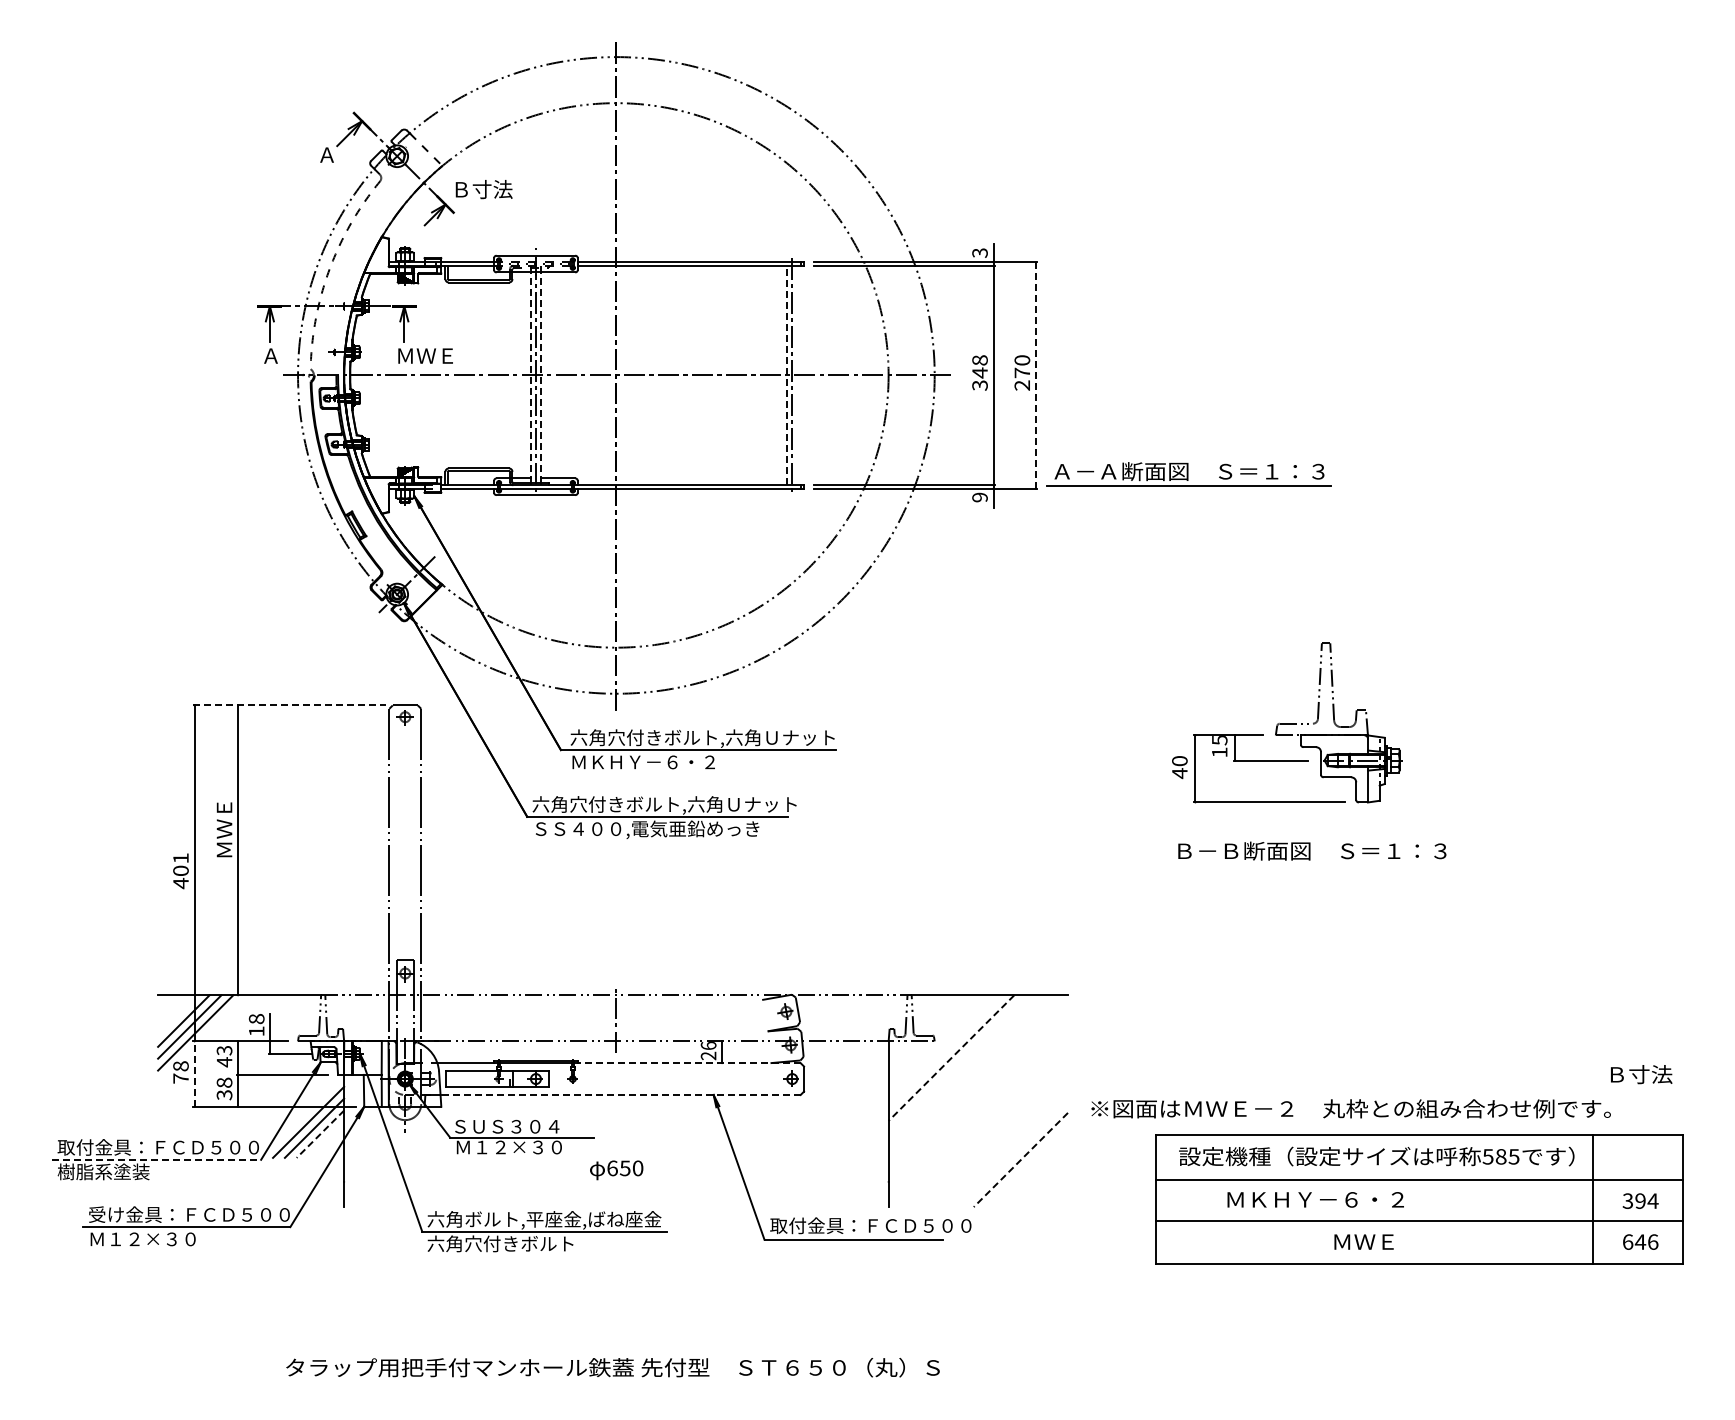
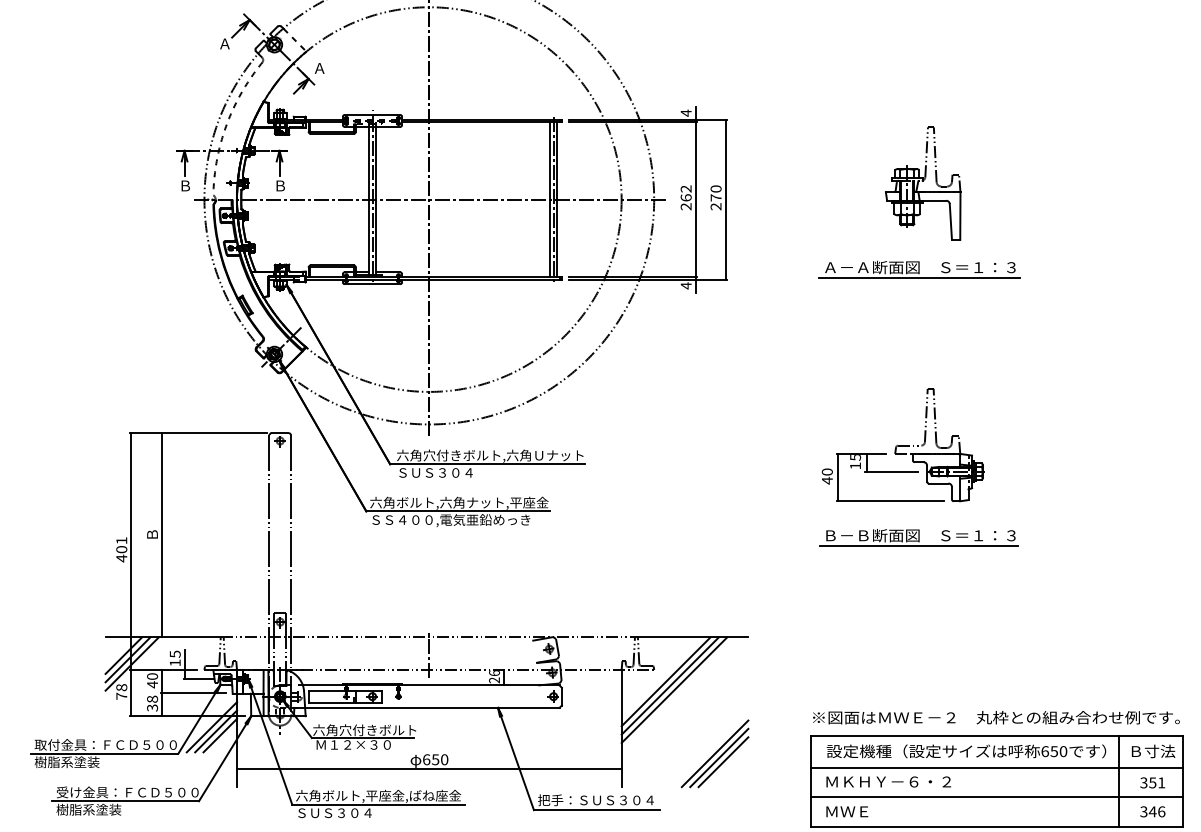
text: (483, 189) -> (335, 68), Ｂ寸法 -> Ａ
text: (979, 252) -> (685, 112), 3 -> 4
part: (1315, 352) -> (923, 183), added
text: (270, 355) -> (185, 185), Ａ -> Ｂ
text: (425, 355) -> (294, 185), ＭＷＥ -> Ｂ
text: (979, 372) -> (685, 197), 348 -> 262
line: (1035, 374) -> (725, 198), dashed -> solid
line: (787, 375) -> (550, 199), dashed -> solid
line: (797, 375) -> (557, 199), added
line: (530, 377) -> (368, 201), dashed -> solid
line: (540, 377) -> (375, 201), dashed -> solid
part: (1188, 474) -> (919, 269), moved
text: (979, 497) -> (685, 285), 9 -> 4
line: (289, 705) -> (198, 432), dashed -> solid
text: (643, 762) -> (448, 473), ＭＫＨＹ－６・２ -> ＳＵＳ３０４
text: (683, 805) -> (476, 503), 六角穴付きボルト,六角Ｕナット -> 六角ボルト,六角ナット,平座金
text: (224, 829) -> (152, 520), ＭＷＥ -> Ｂ
line: (1310, 865) -> (919, 545), added
text: (256, 1019) -> (175, 654), 18 -> 15
text: (224, 1050) -> (152, 676), 43 -> 40
line: (951, 1058) -> (666, 682), dashed -> solid
line: (686, 1063) -> (478, 685), dashed -> solid
line: (957, 1063) -> (670, 685), added
line: (963, 1069) -> (674, 689), added
line: (194, 1074) -> (131, 693), dashed -> solid
text: (1641, 1074) -> (1153, 751), moved
line: (621, 1094) -> (432, 707), dashed -> solid
text: (1350, 1108) -> (995, 717), moved
text: (524, 1126) -> (364, 730), ＳＵＳ３０４ -> 六角穴付きボルト
line: (320, 1134) -> (220, 735), dashed -> solid
text: (1500, 1156) -> (1053, 751), 585 -> 650
line: (156, 1159) -> (104, 753), dashed -> solid
line: (1020, 1159) -> (714, 753), dashed -> solid
line: (1026, 1165) -> (719, 757), added
line: (1032, 1171) -> (723, 761), added
line: (616, 1181) -> (429, 769), added
text: (1315, 1199) -> (888, 781), moved
text: (1646, 1200) -> (1157, 782), 394 -> 351
text: (870, 1225) -> (608, 800), 取付金具：ＦＣＤ５００ -> 把手：ＳＵＳ３０４
text: (141, 1238) -> (93, 809), Ｍ１２×３０ -> 樹脂系塗装
text: (1363, 1241) -> (846, 811), moved
text: (1627, 1241) -> (1143, 811), 646 -> 346
text: (500, 1243) -> (347, 812), 六角穴付きボルト -> ＳＵＳ３０４

